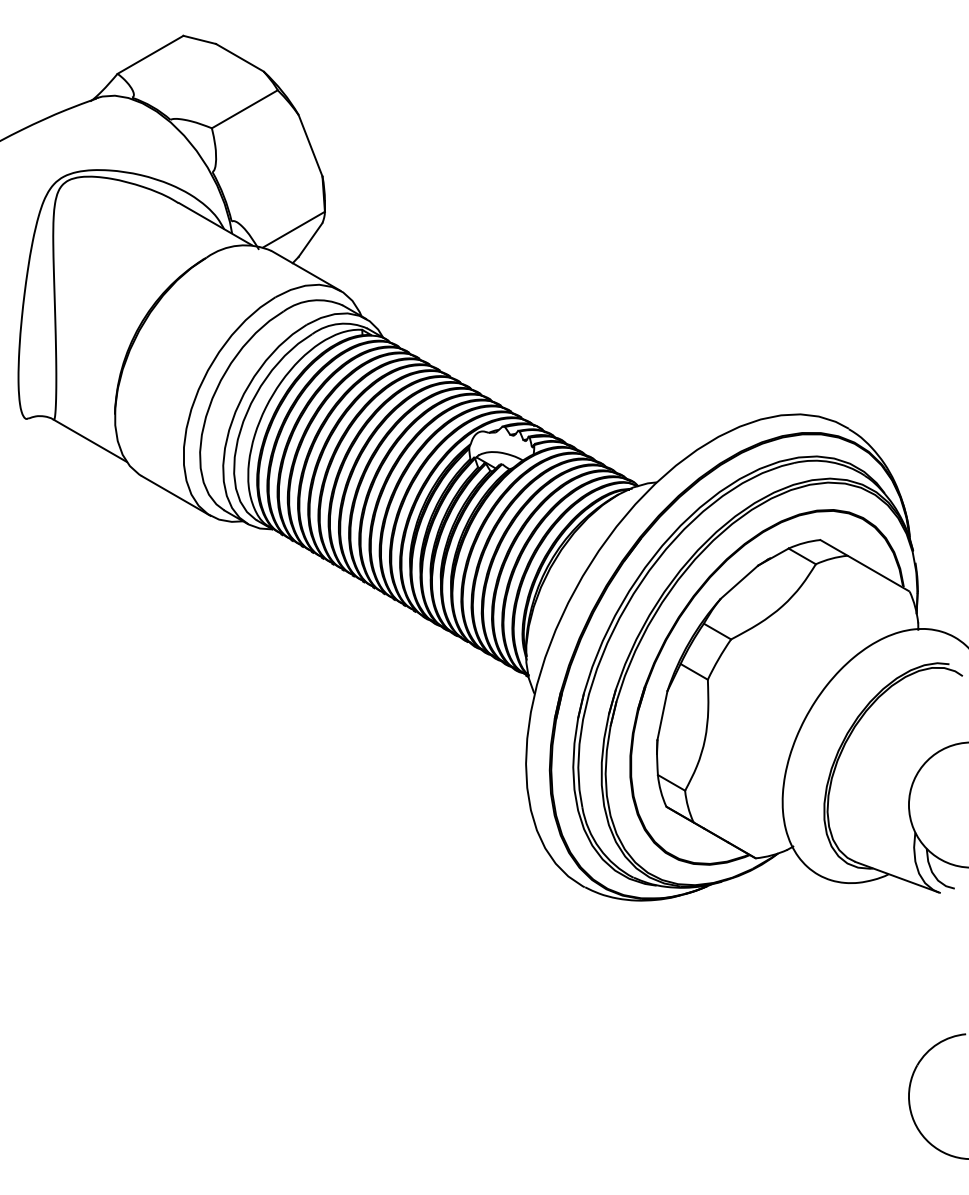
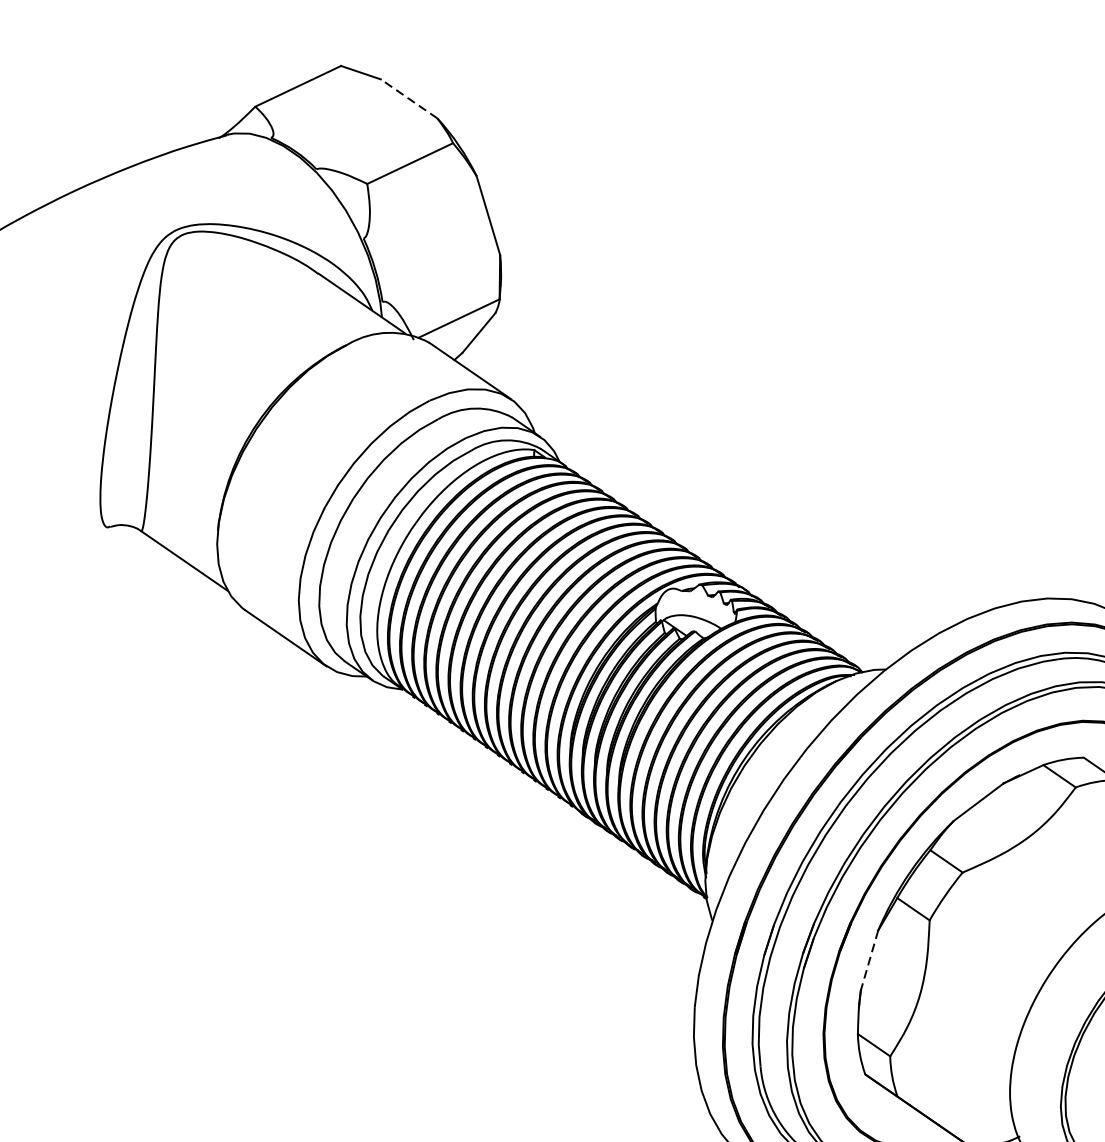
line: (239, 57) -> (408, 98), solid -> dashed
line: (662, 715) -> (869, 960), solid -> dashed

